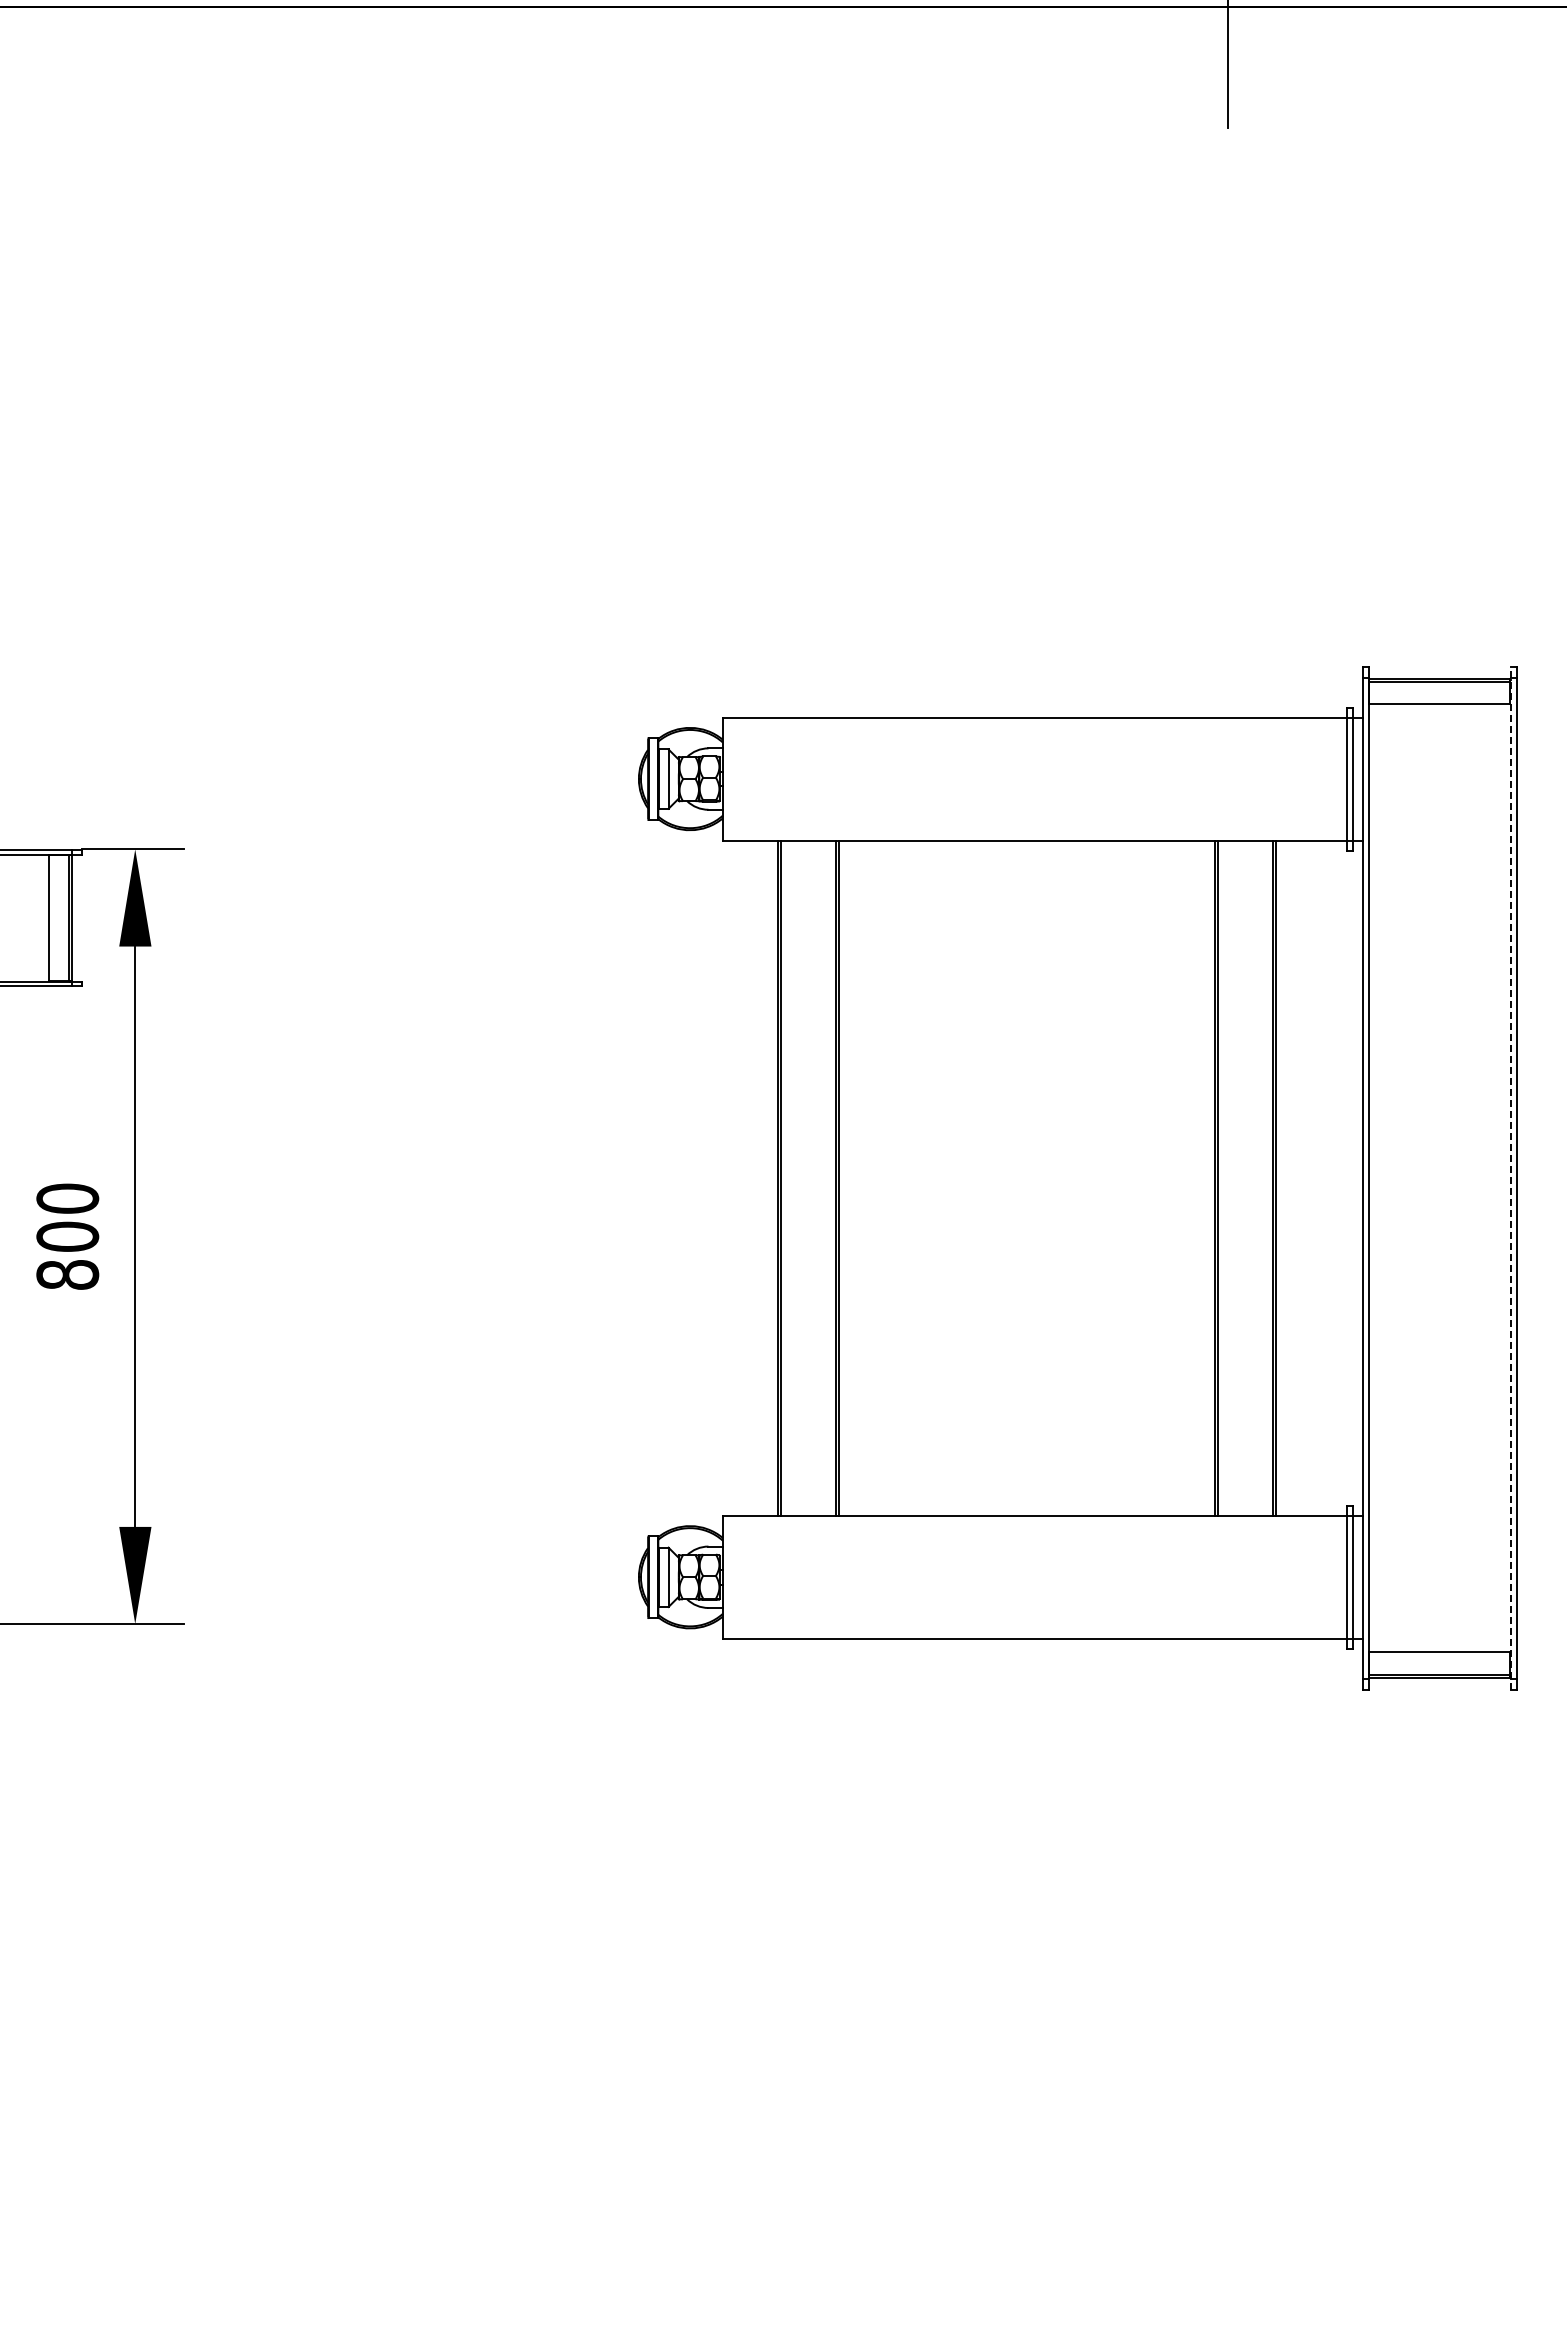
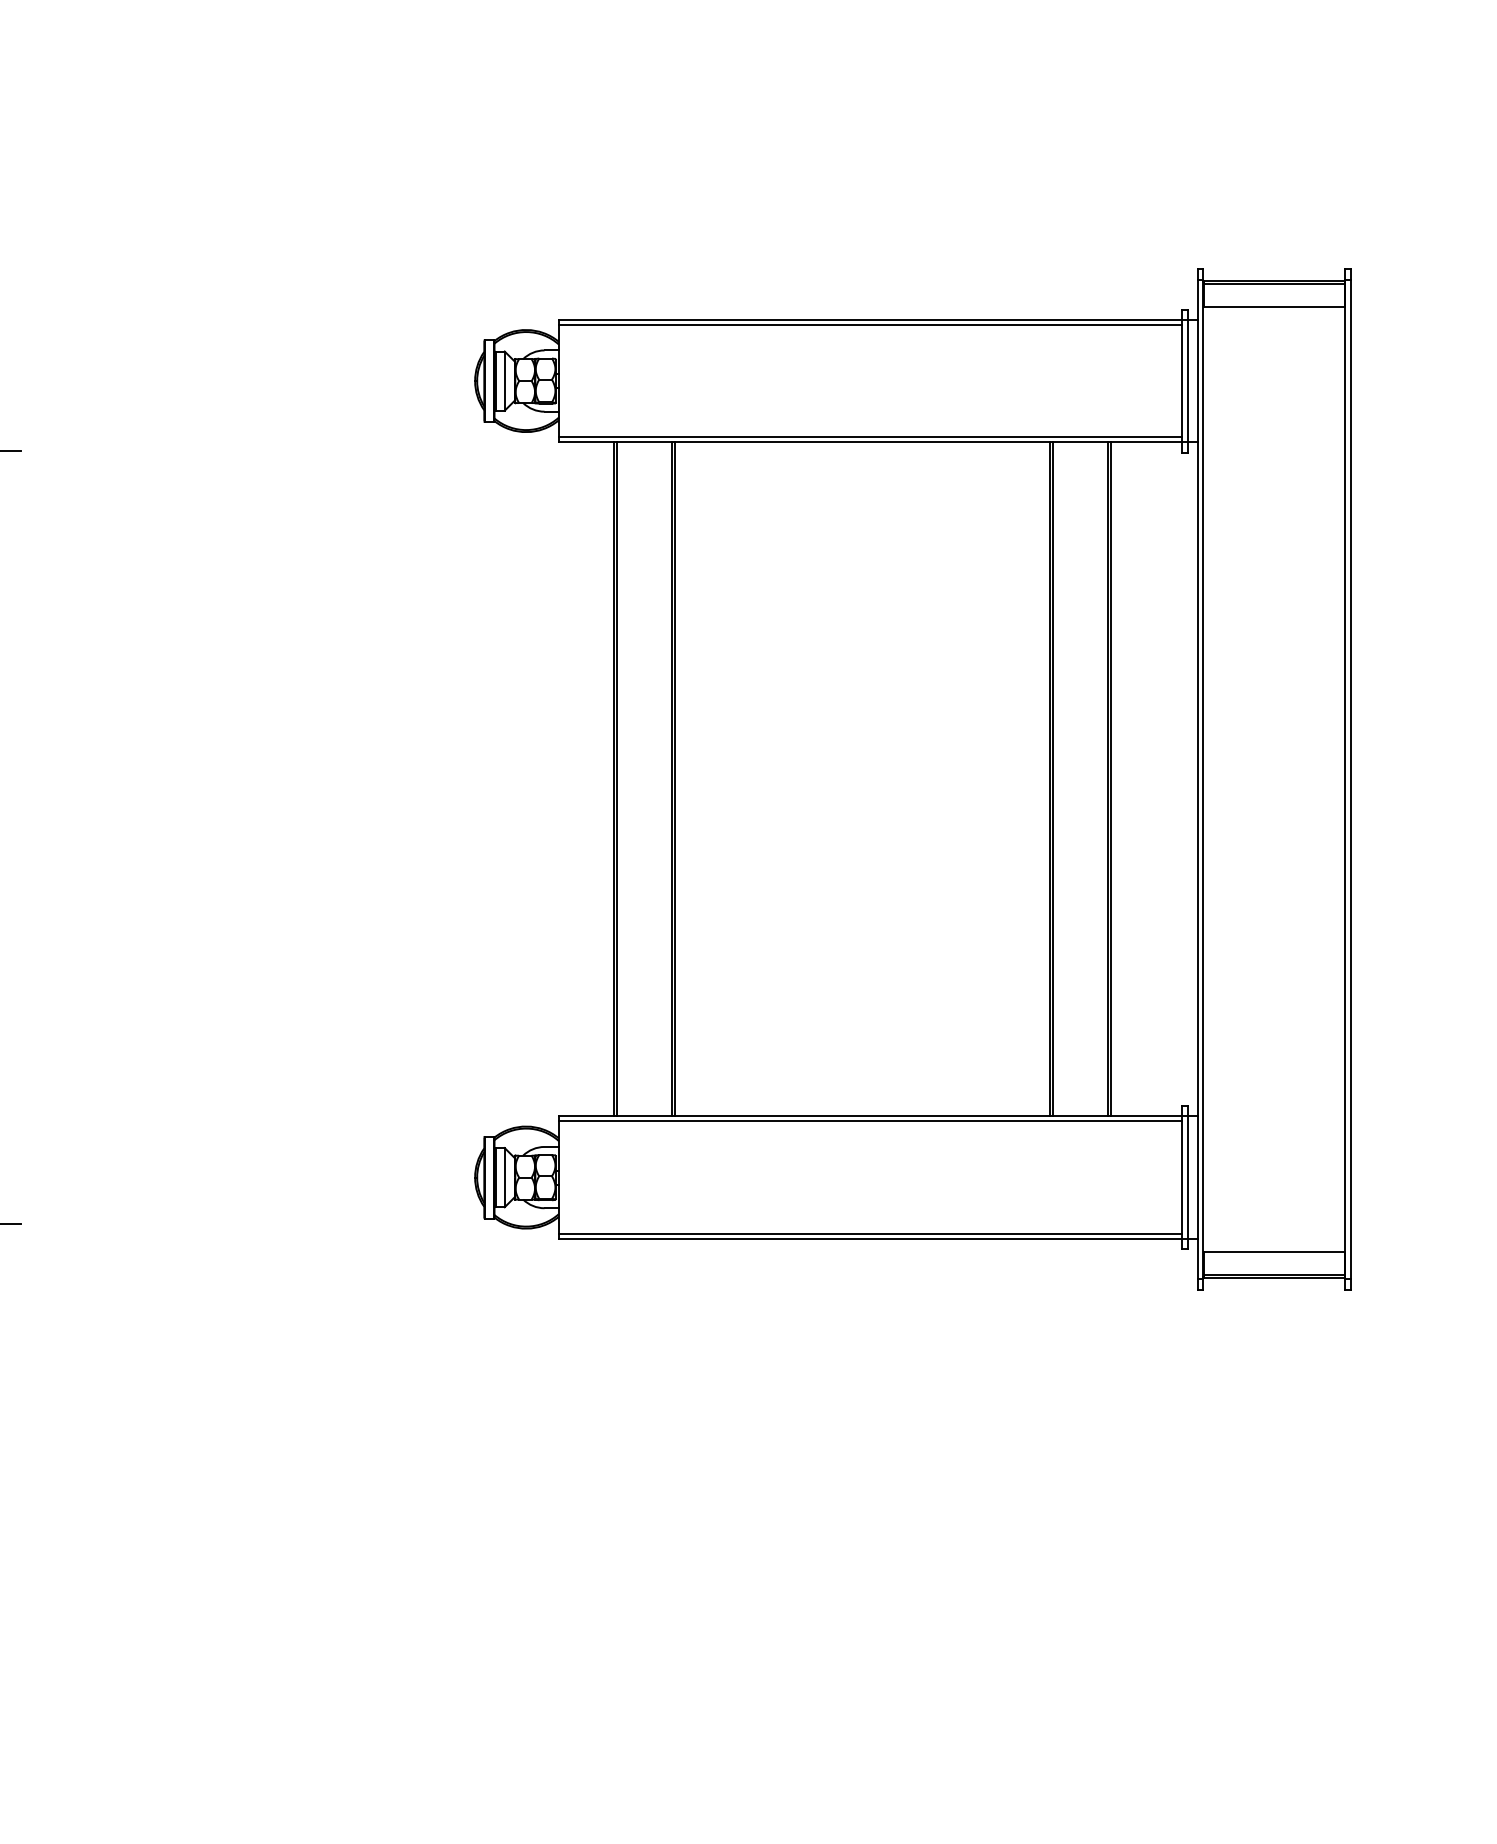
line: (1034, 722) -> (869, 324), added
line: (1034, 835) -> (869, 437), added
line: (1510, 1178) -> (1344, 779), dashed -> solid
line: (1034, 1521) -> (869, 1121), added
line: (1034, 1633) -> (869, 1233), added

